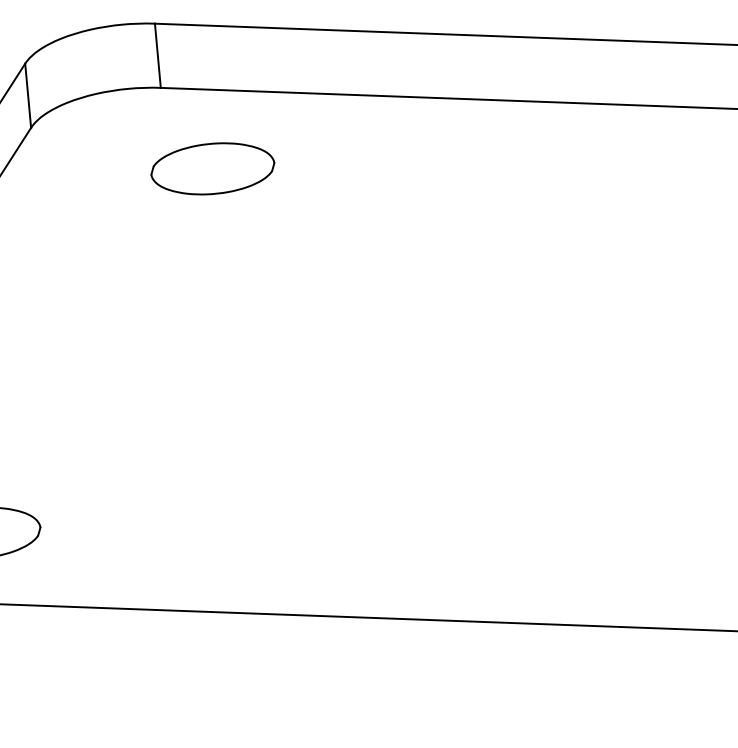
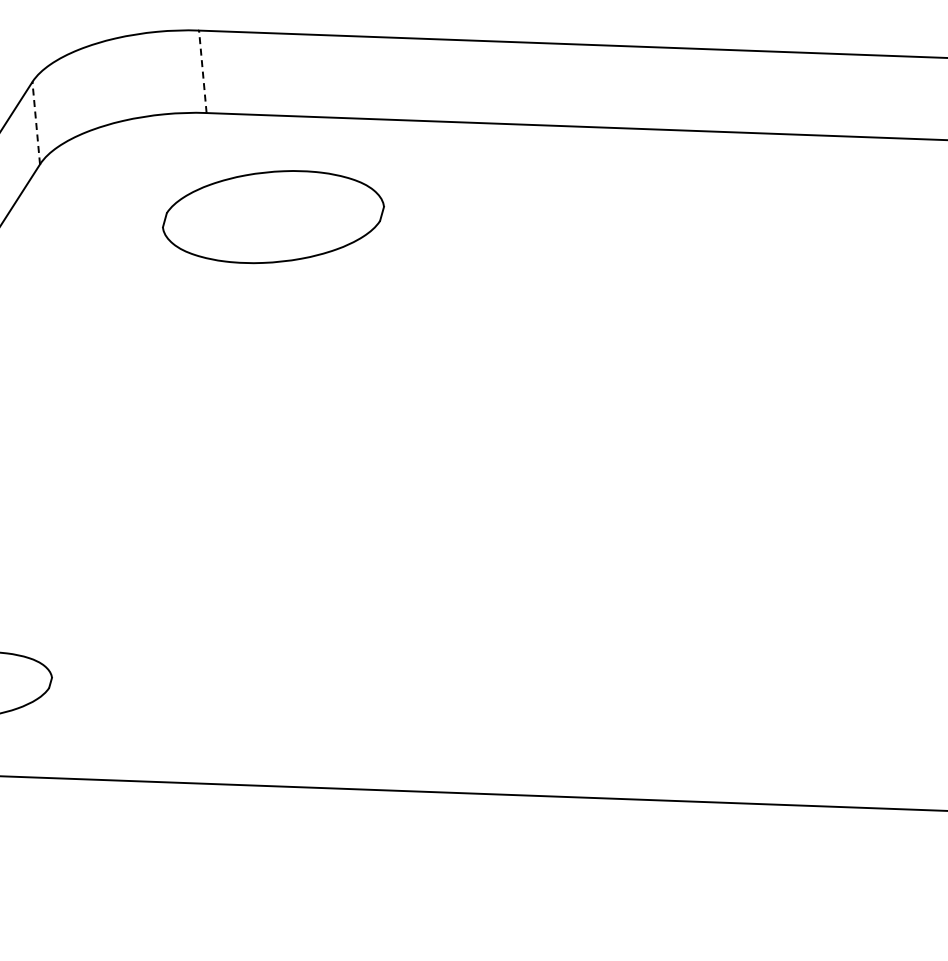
line: (157, 55) -> (202, 71), solid -> dashed
line: (28, 95) -> (36, 122), solid -> dashed
part: (212, 168) -> (273, 216), size x1.4

